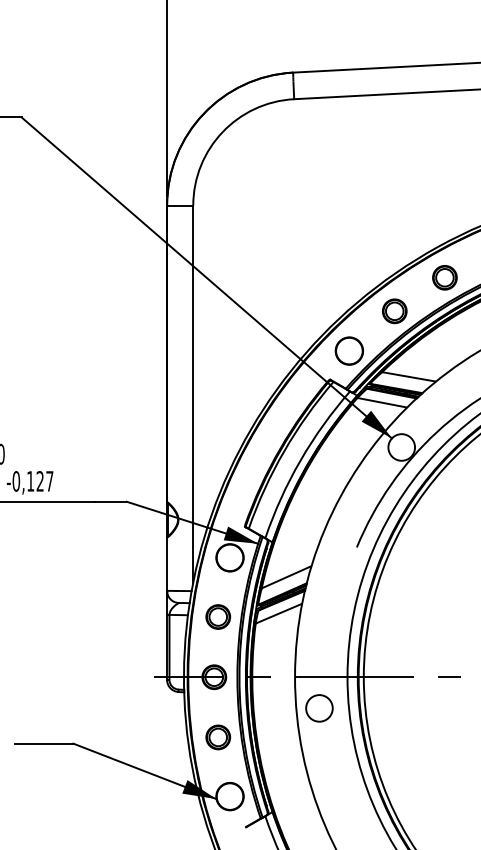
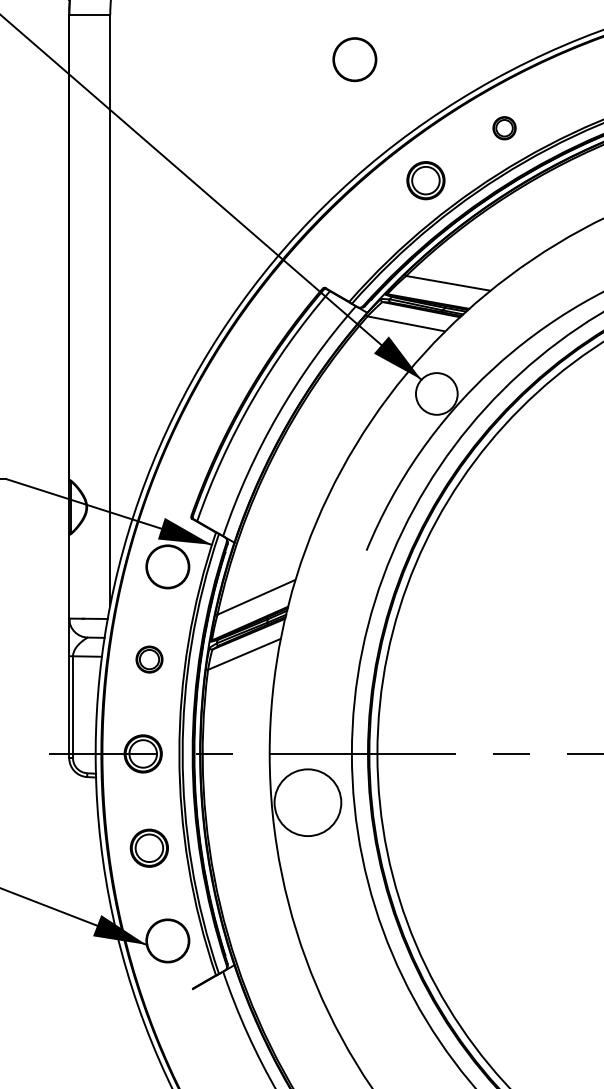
part: (444, 277) -> (503, 127), size x0.6
circle: (348, 350) -> (353, 58), moved
part: (218, 616) -> (149, 658), size x0.7
circle: (319, 708) -> (308, 802), size x1.6

